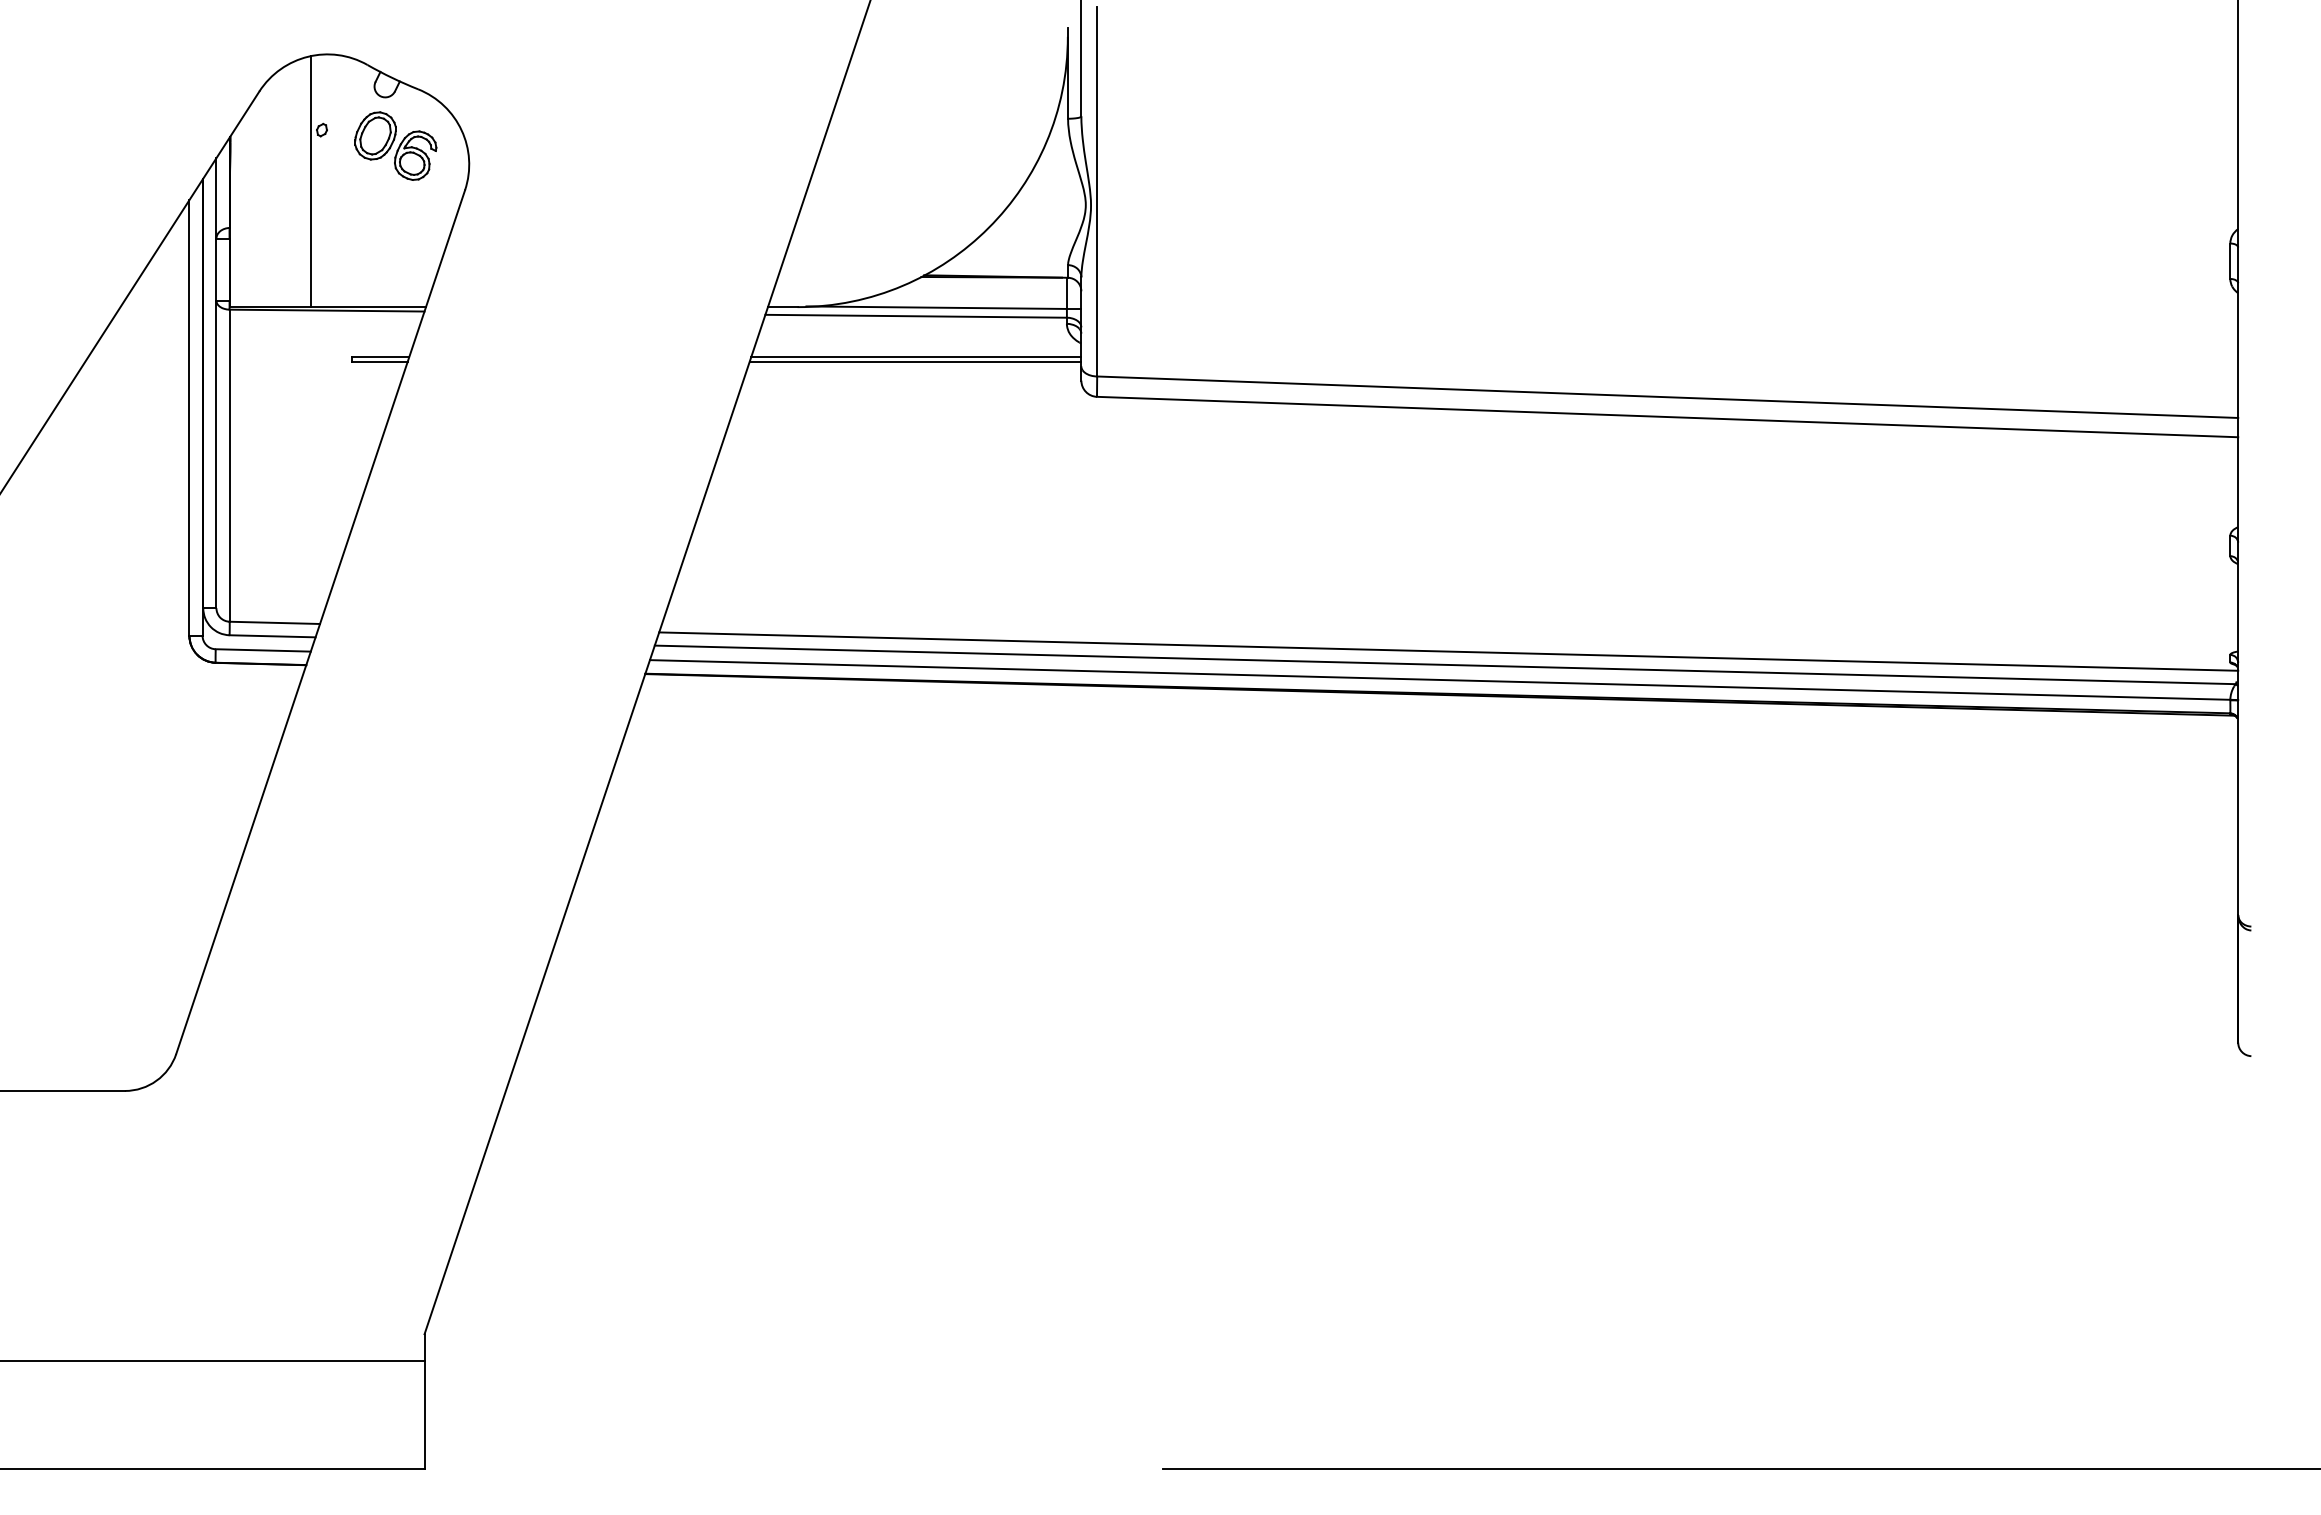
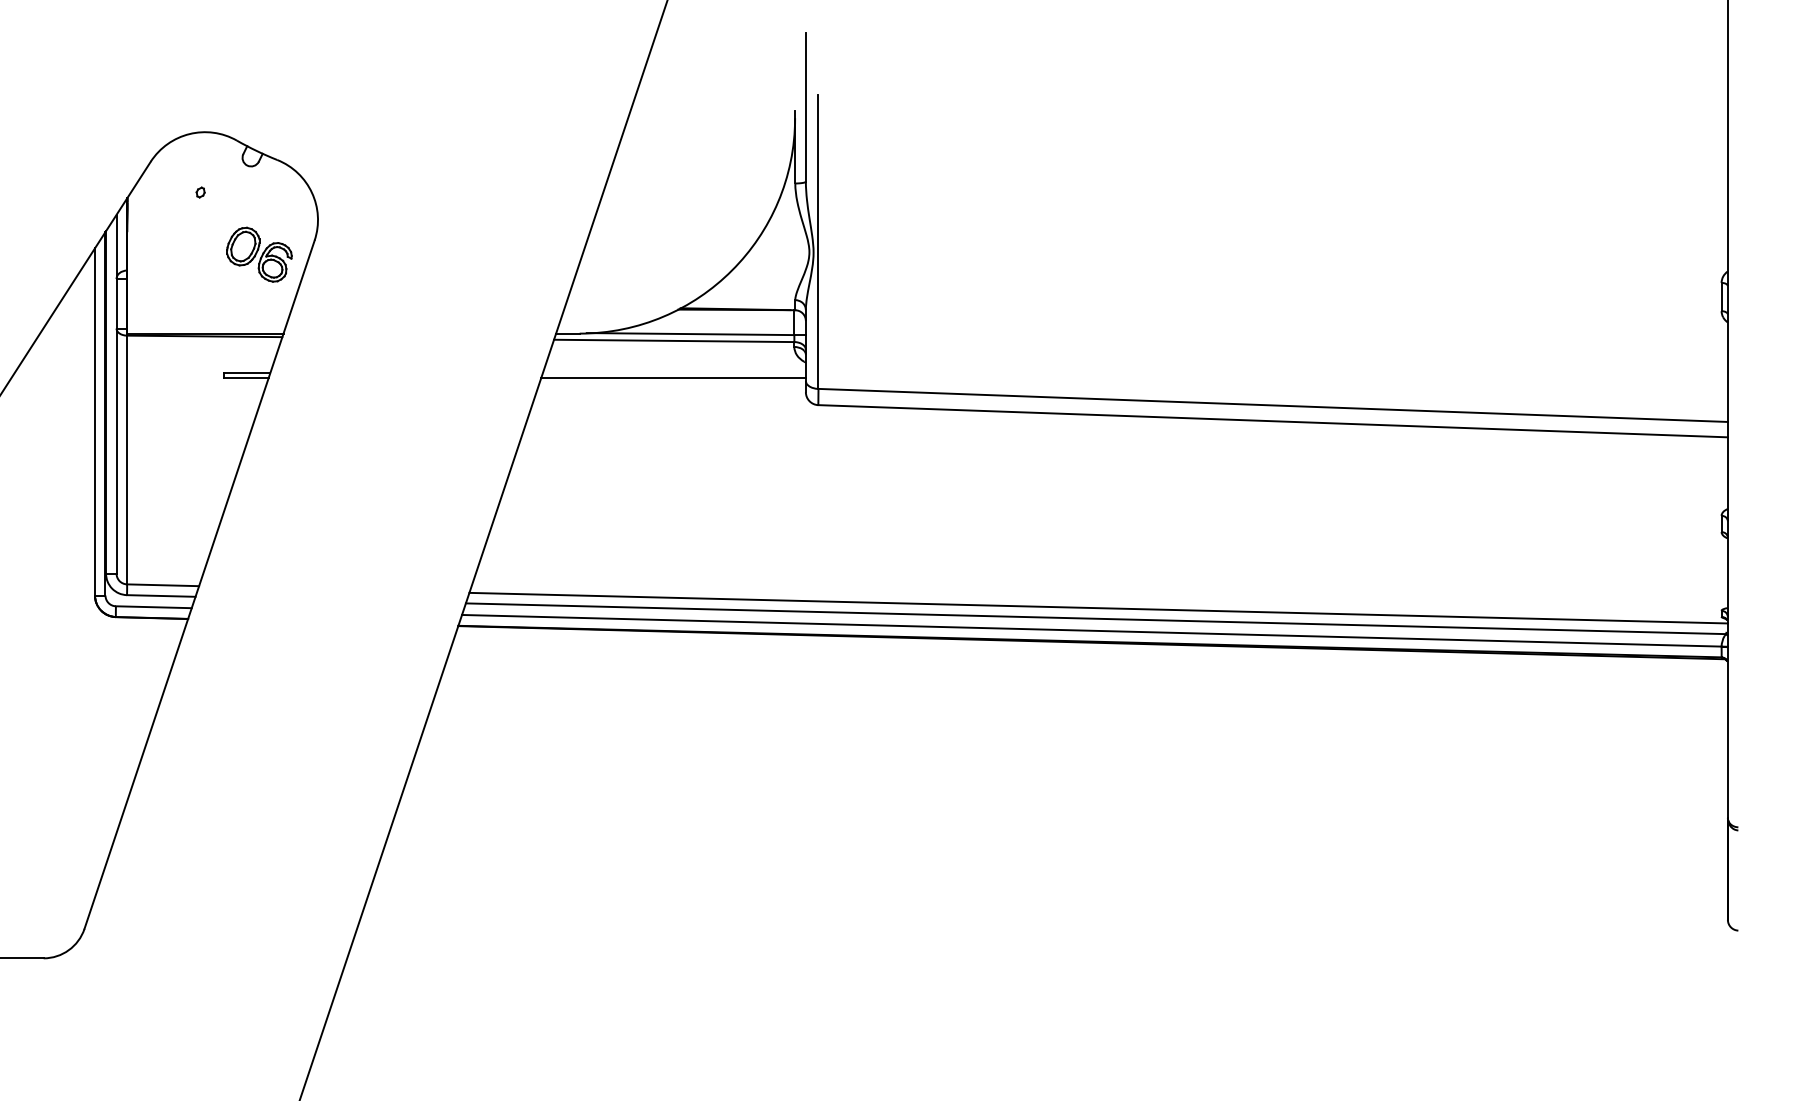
part: (395, 145) -> (259, 254), moved
line: (311, 181) -> (192, 233), removed
line: (916, 357) -> (674, 373), removed

